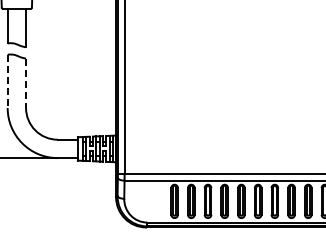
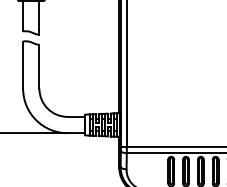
line: (7, 81) -> (22, 65), dashed -> solid
line: (26, 83) -> (39, 67), dashed -> solid

